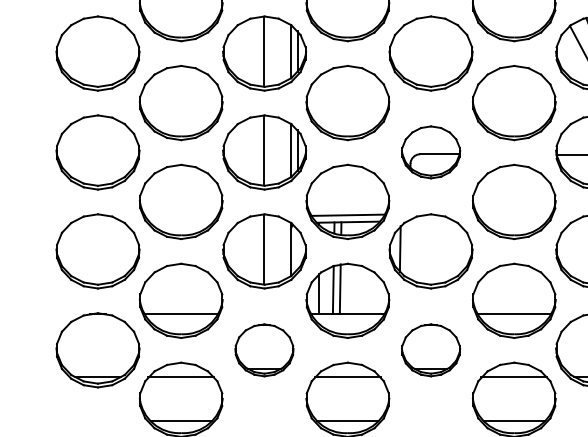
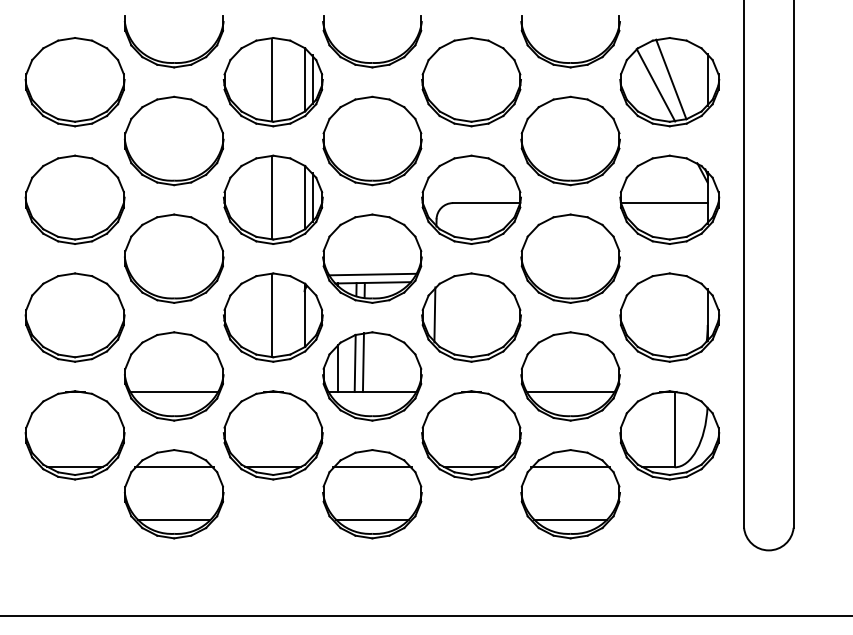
part: (431, 152) -> (471, 199), size x1.43
part: (263, 350) -> (272, 435), size x1.43
part: (431, 350) -> (471, 435), size x1.43

